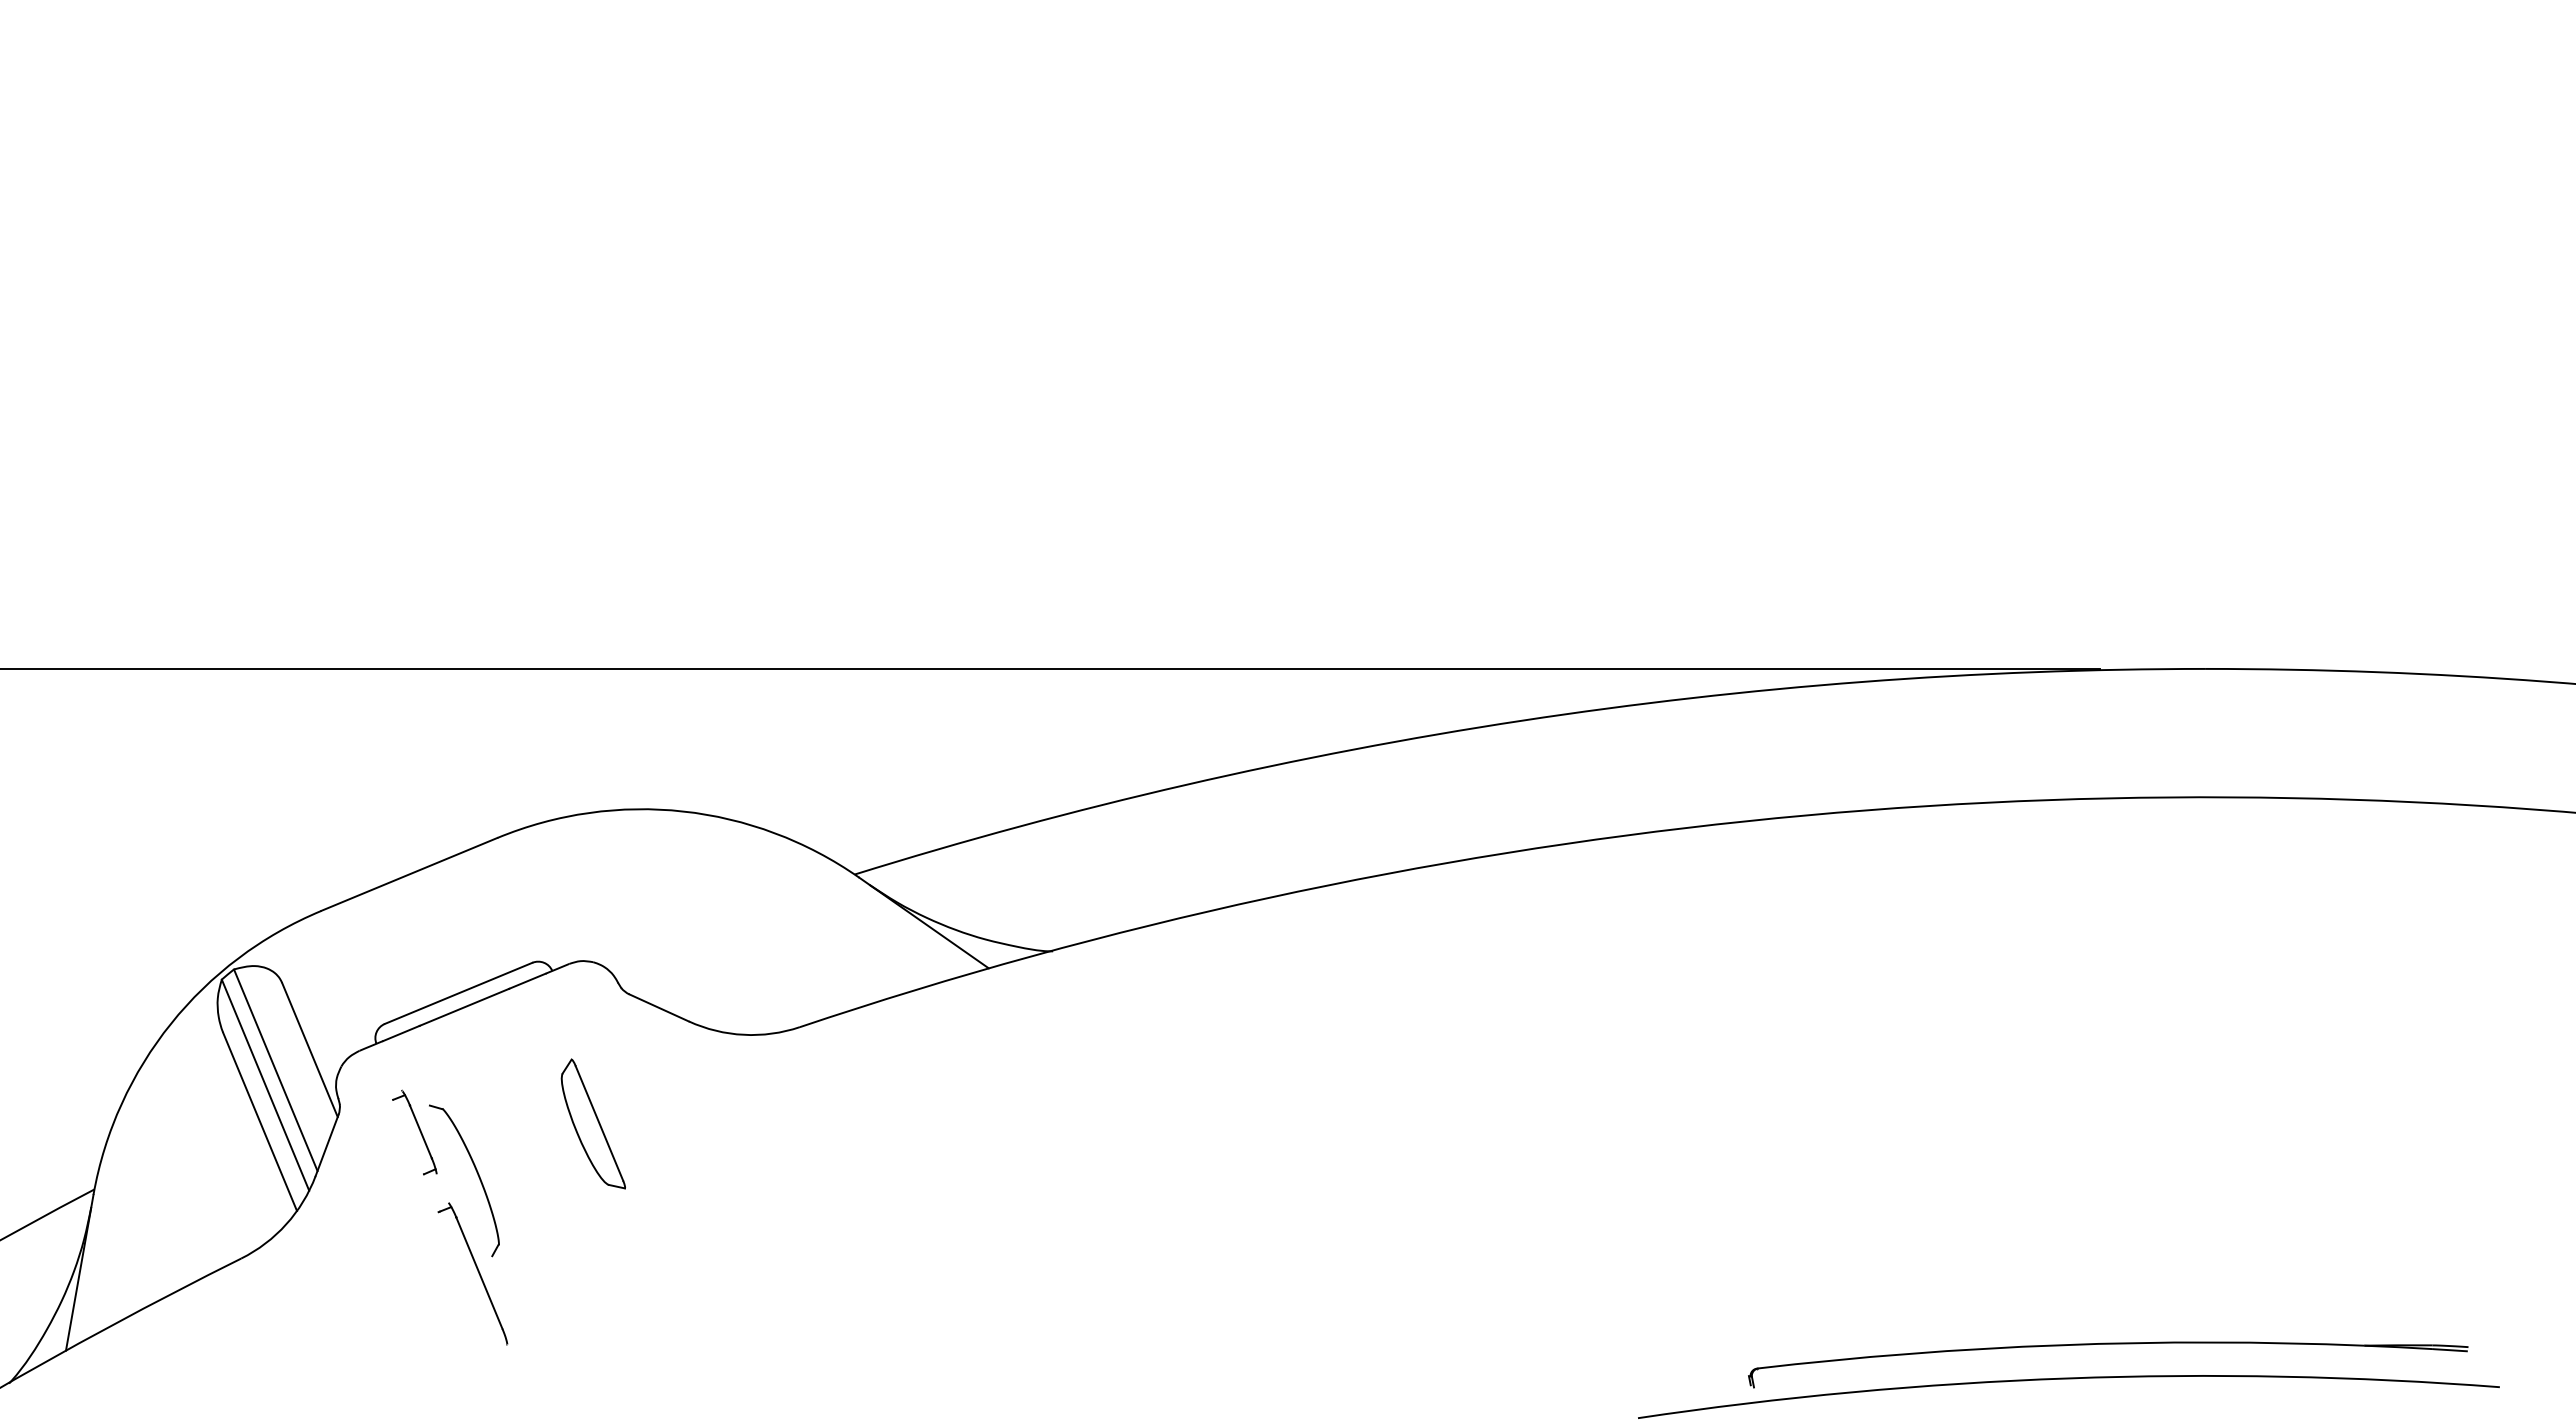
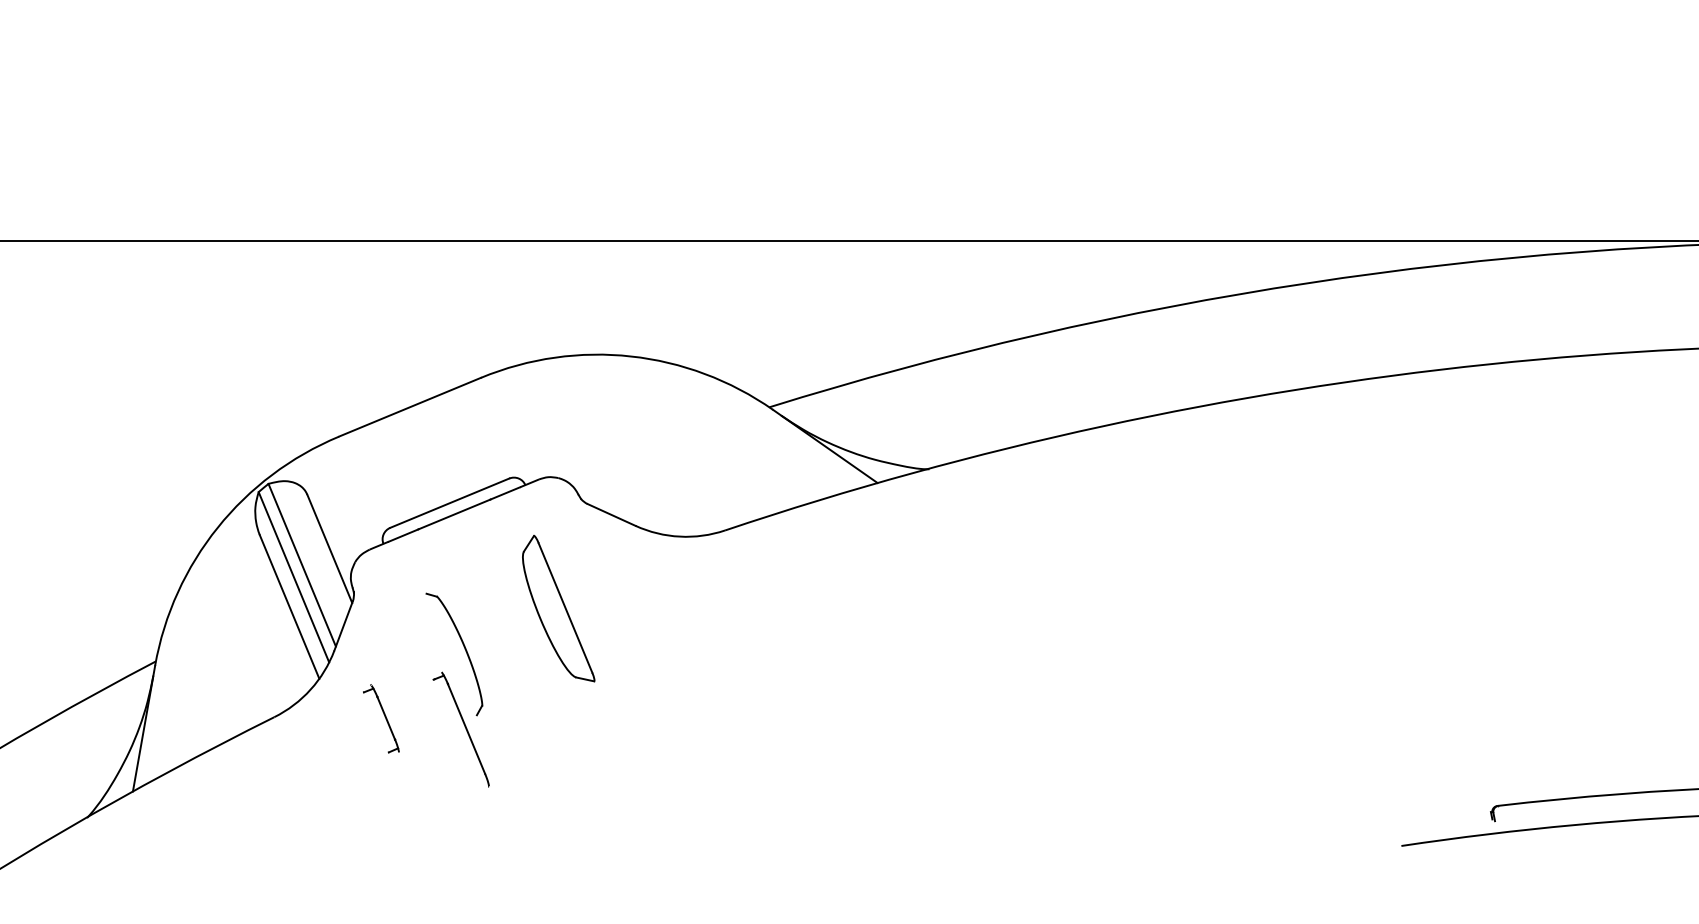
part: (592, 1123) -> (557, 608), size x1.4
part: (414, 1132) -> (381, 718), moved

